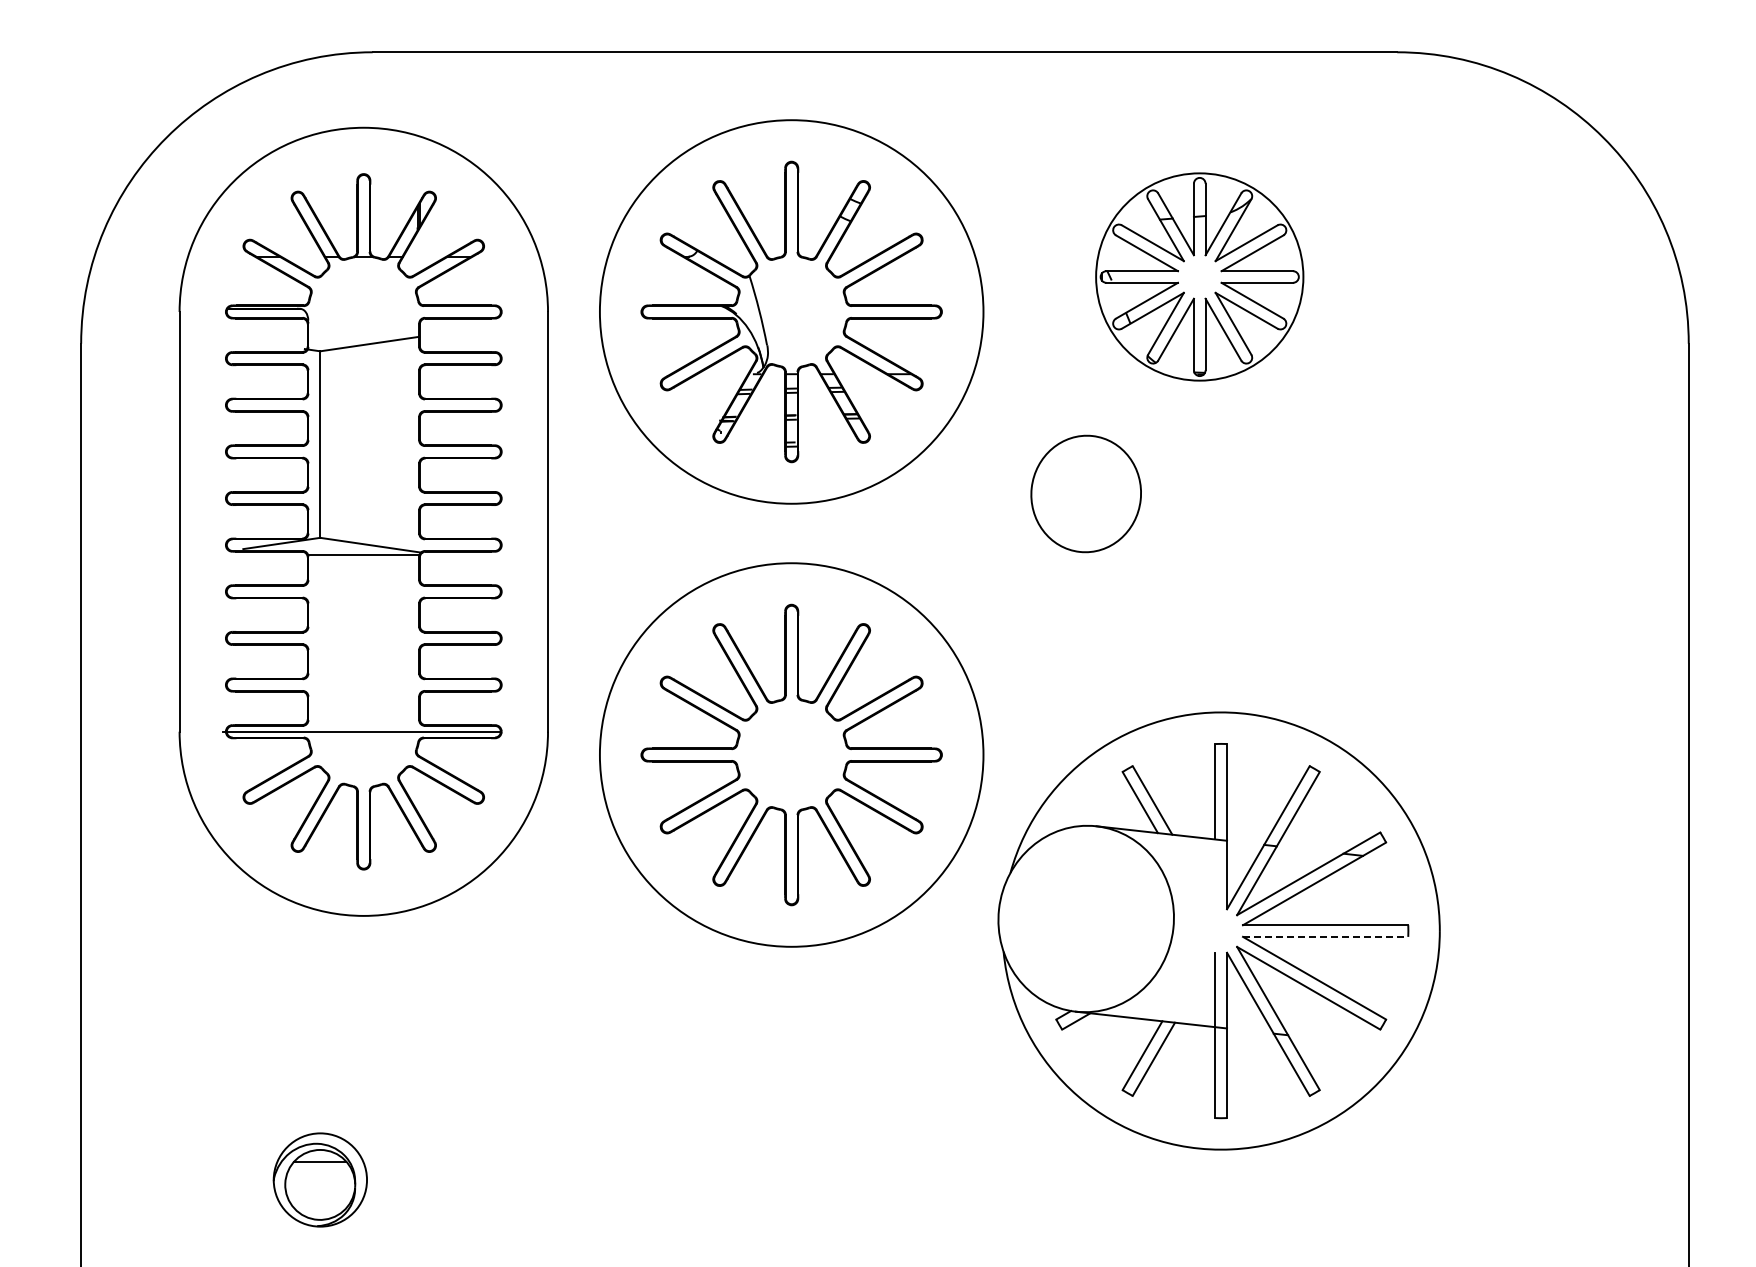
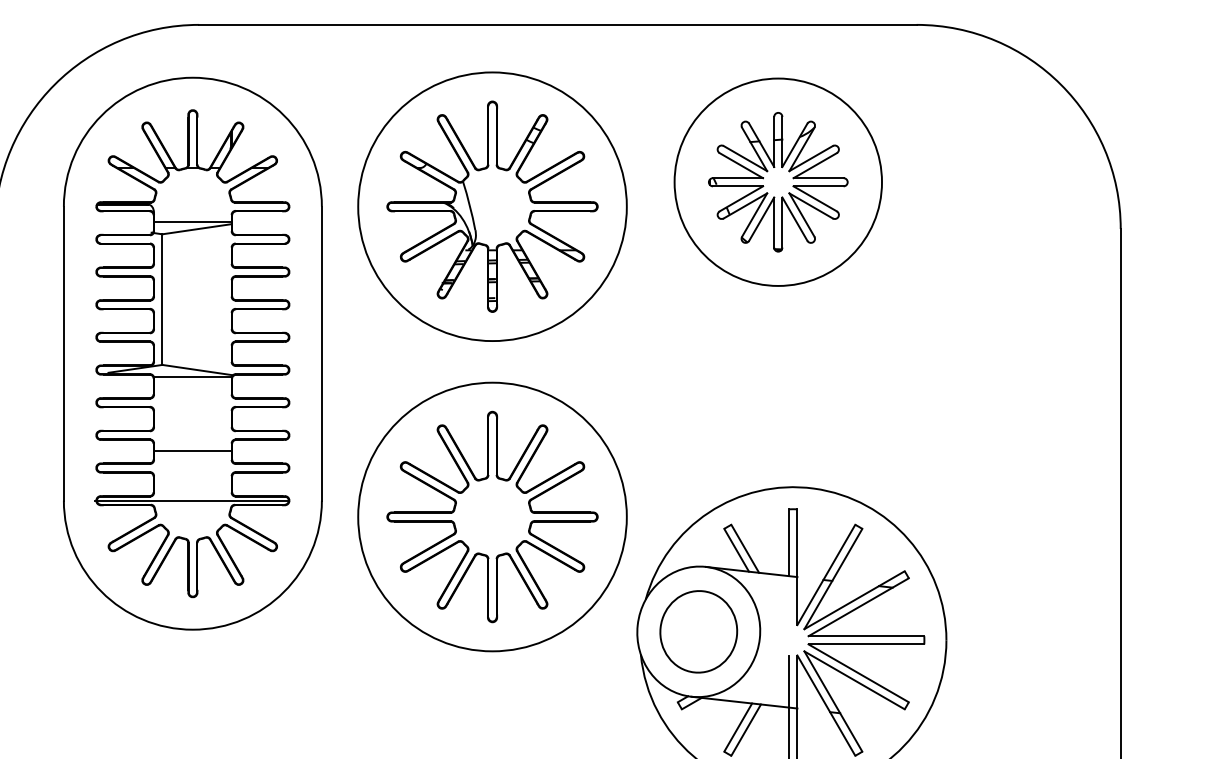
circle: (1199, 276) -> (778, 181), size x1.43
line: (363, 333) -> (192, 221), added
part: (1085, 493) -> (698, 631), moved
line: (363, 660) -> (192, 450), added
line: (1325, 936) -> (866, 644), dashed -> solid

